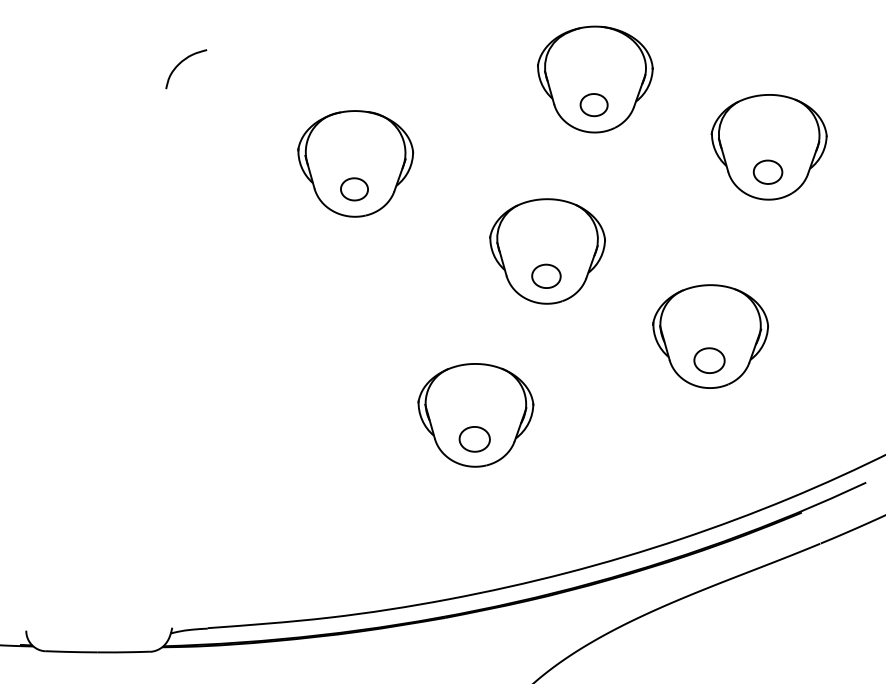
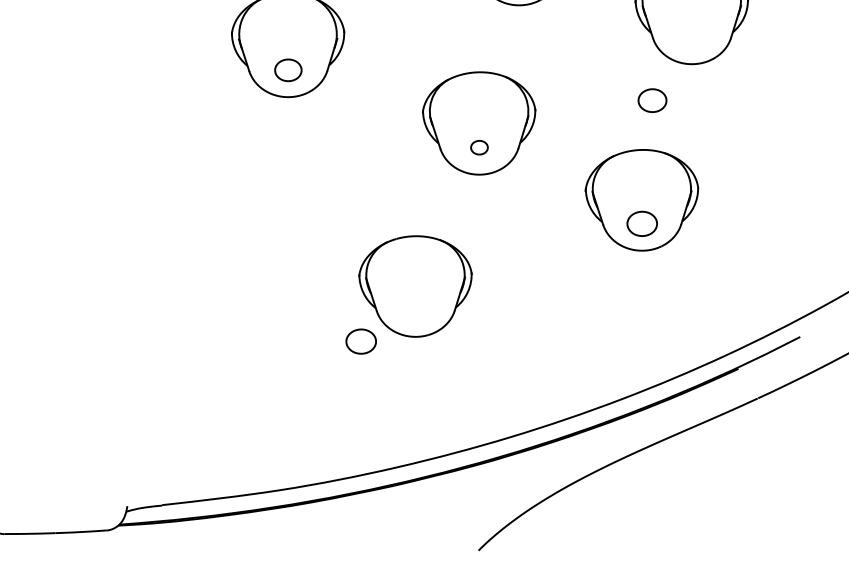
part: (767, 171) -> (651, 99), moved
part: (546, 275) -> (479, 147), size x0.6
part: (474, 439) -> (360, 341), moved

